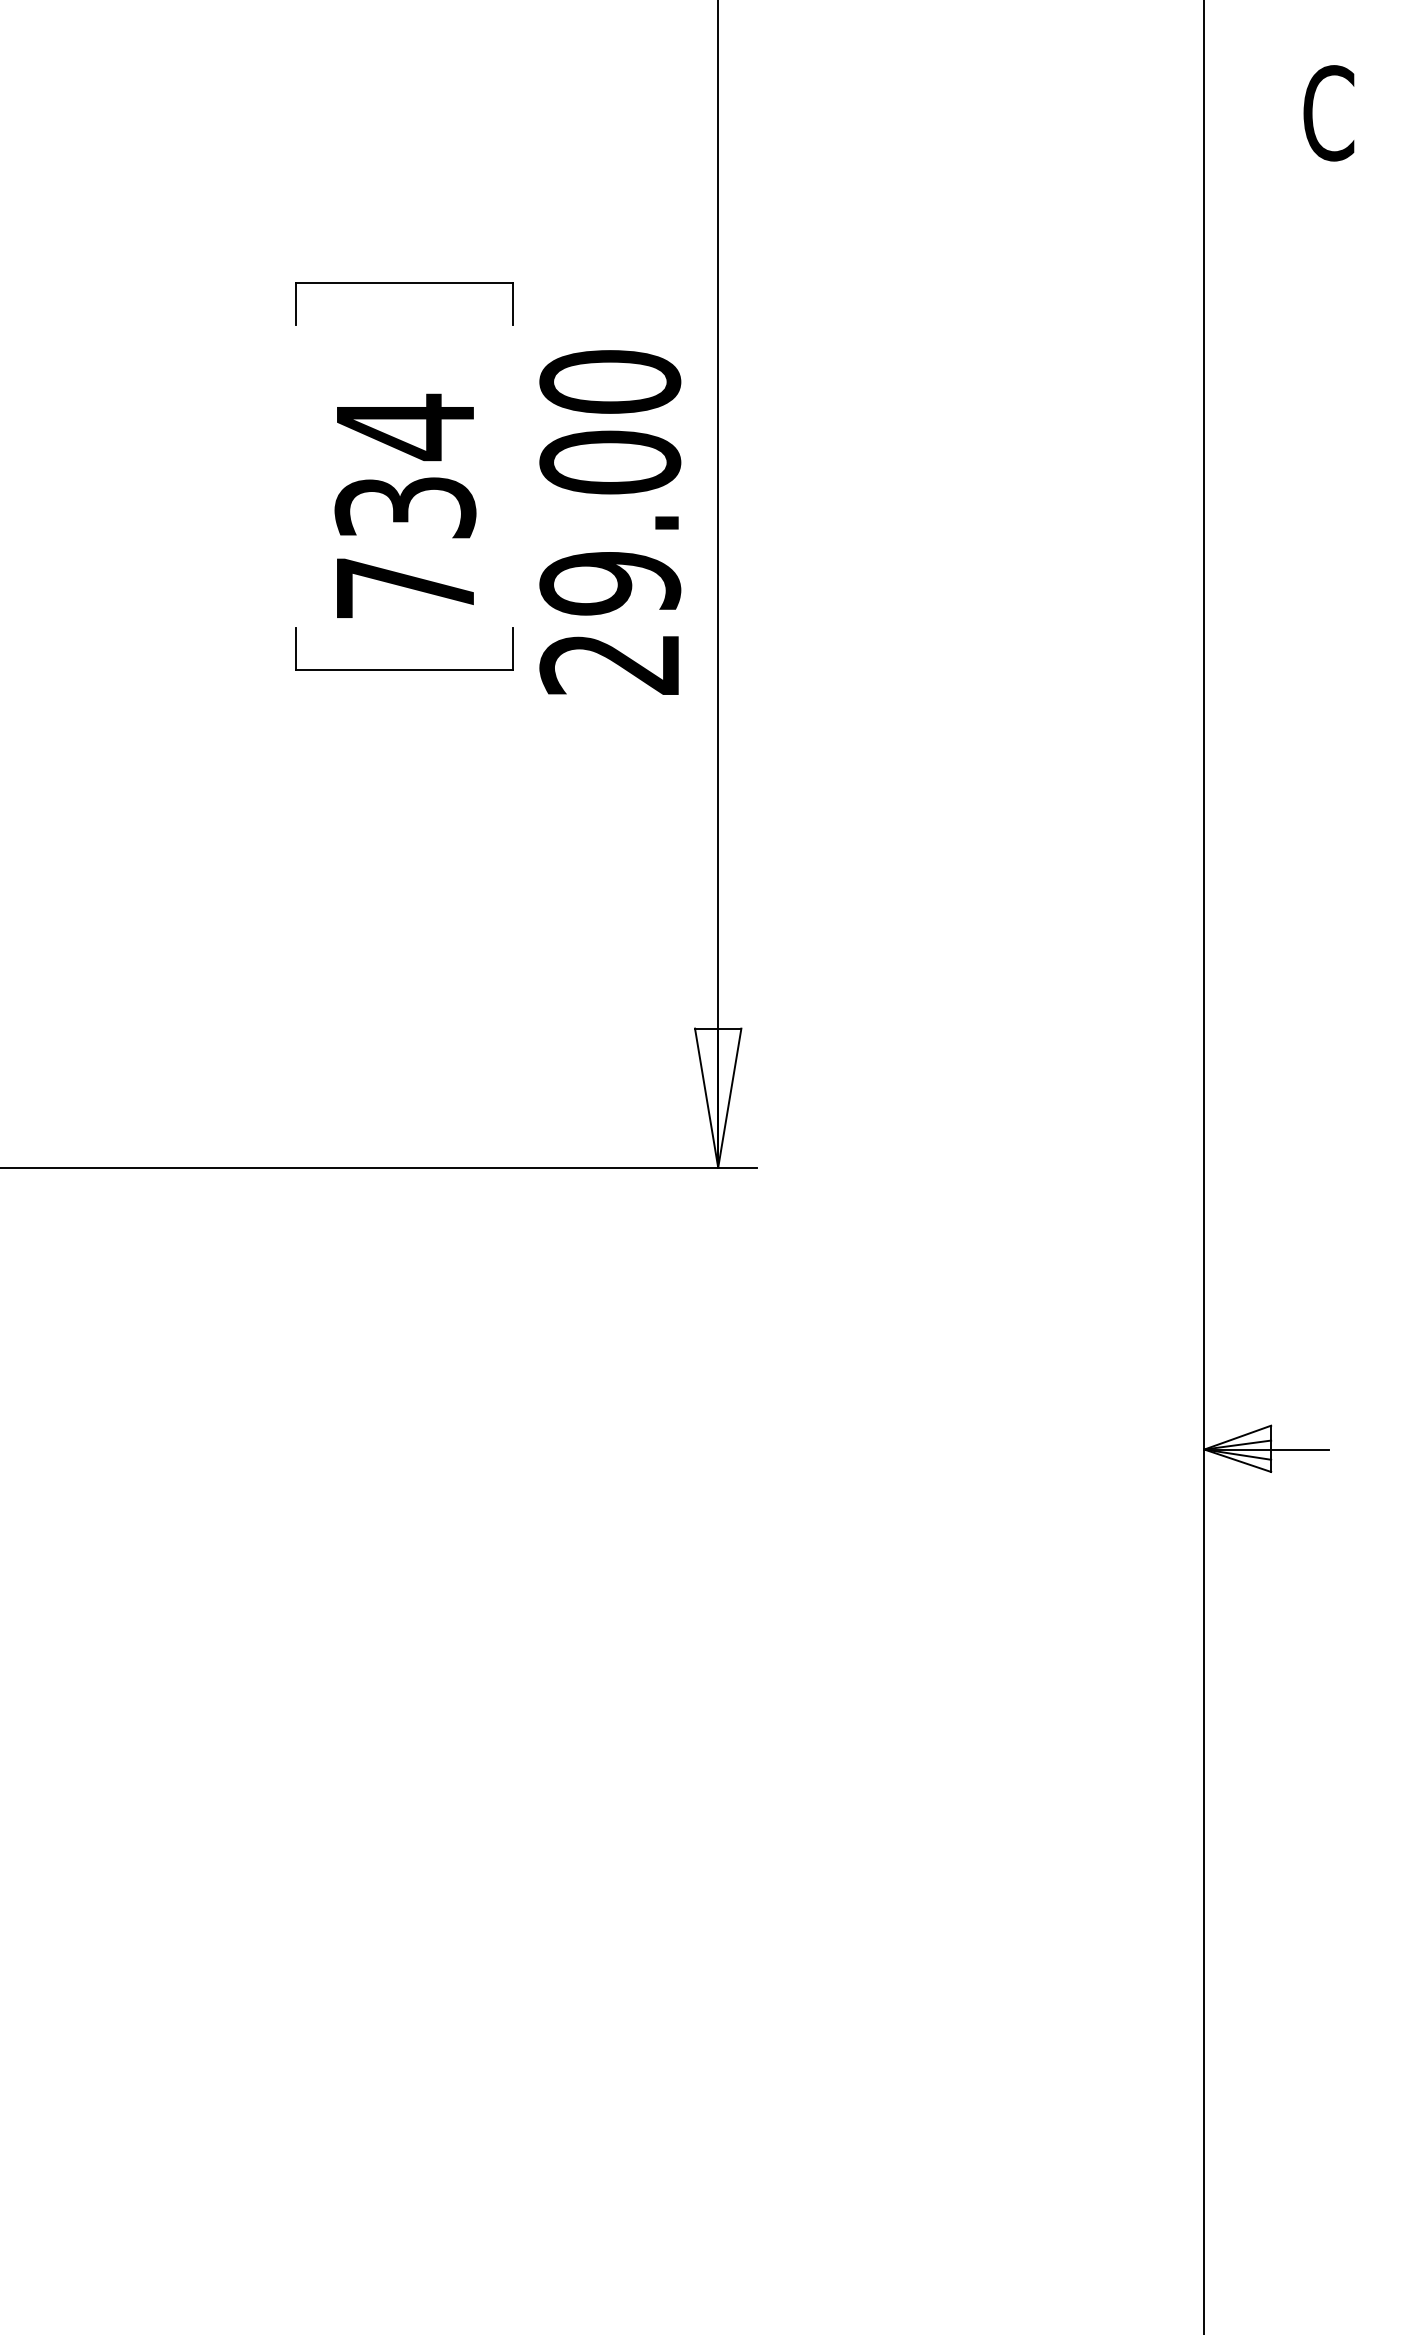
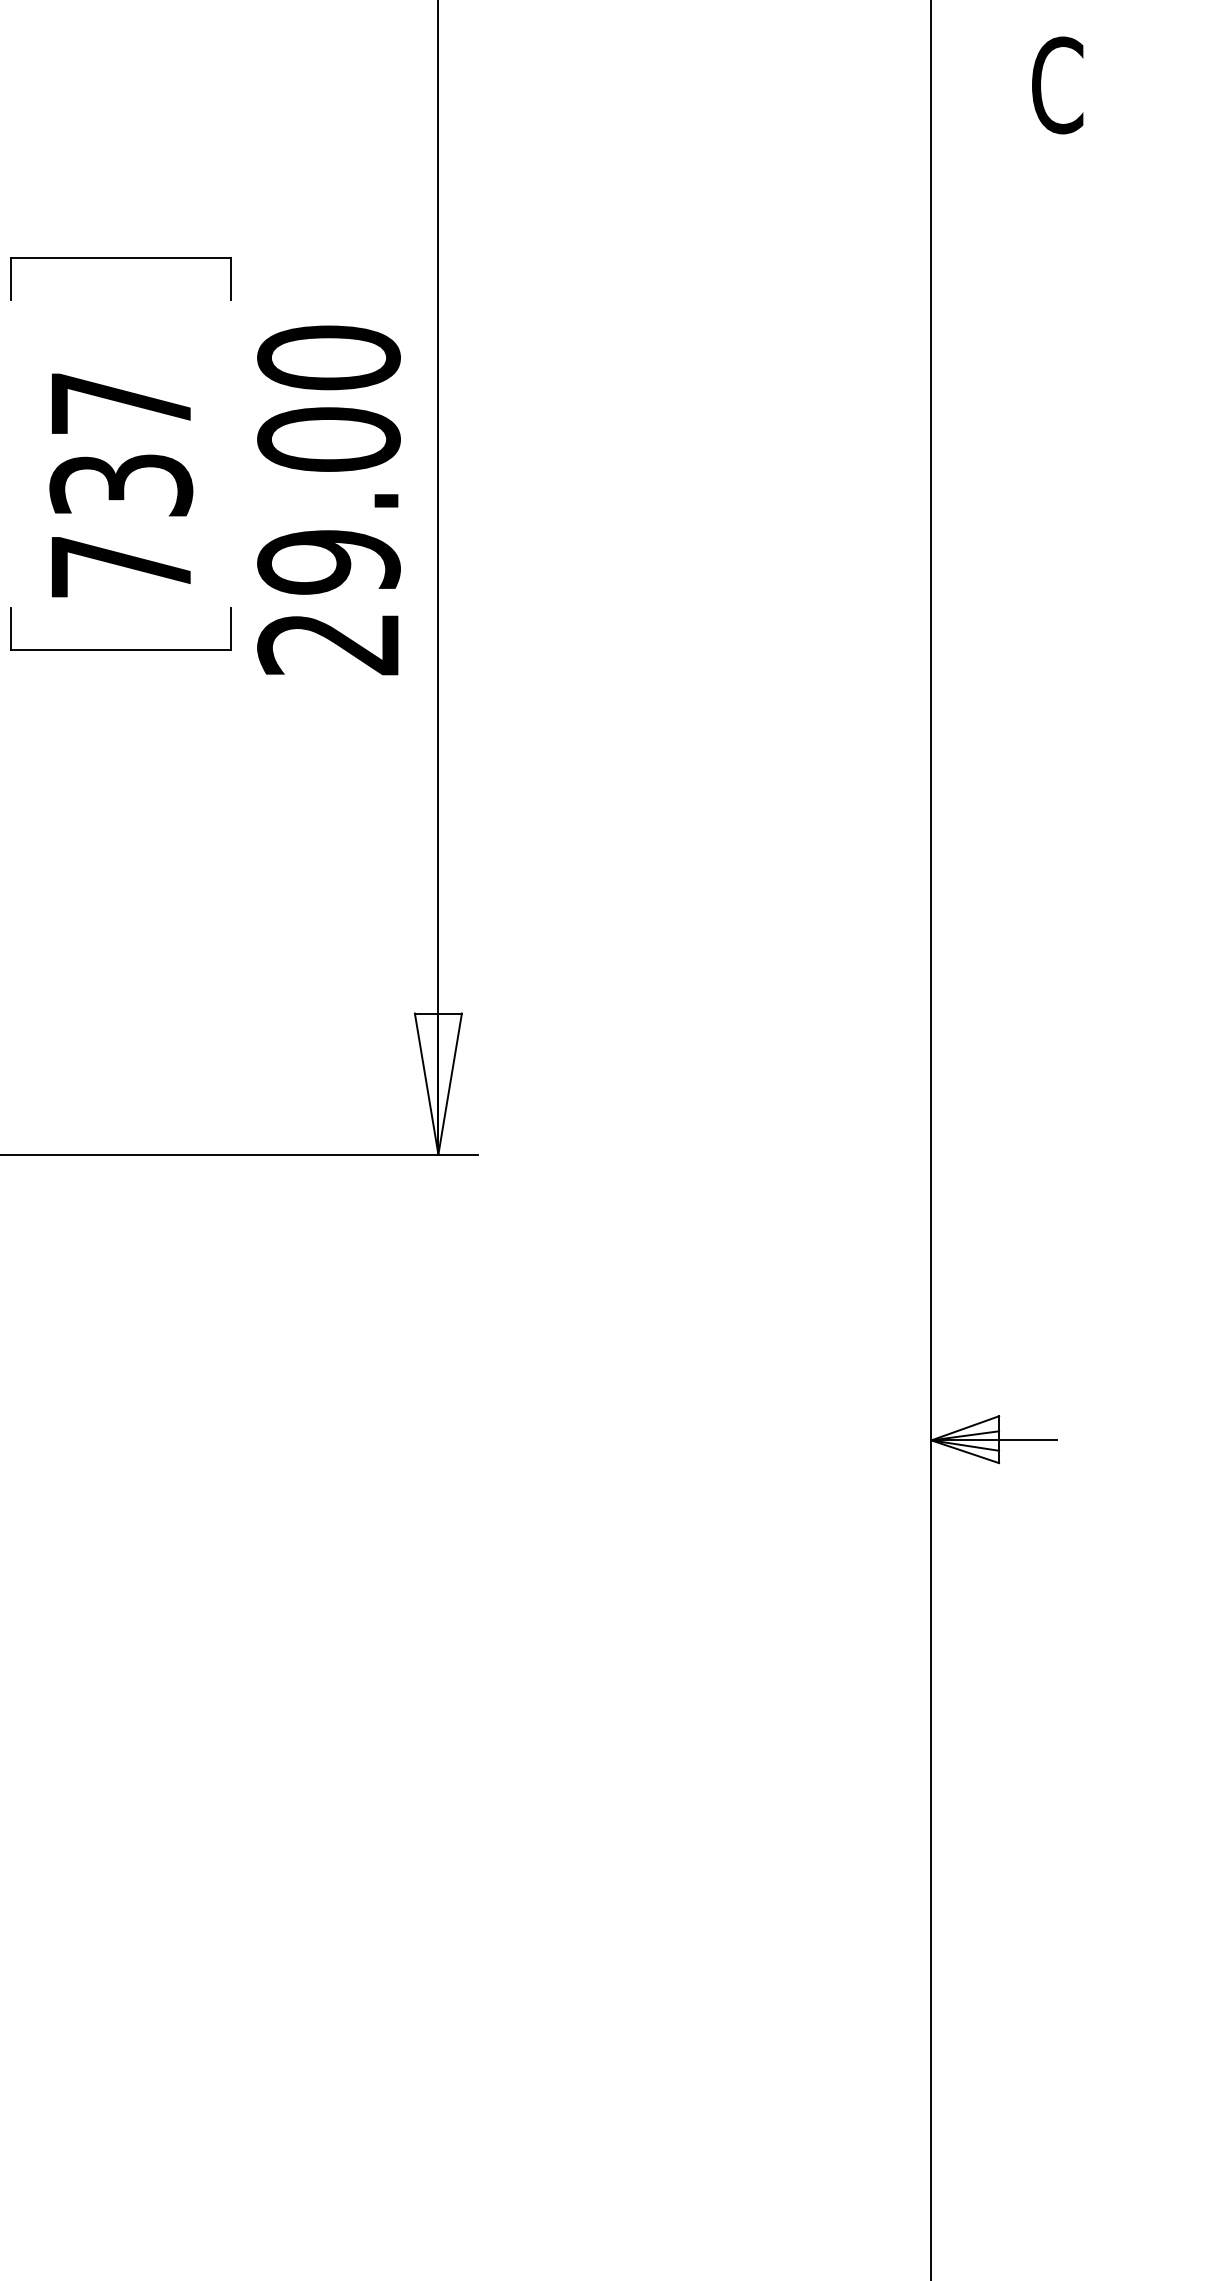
text: (405, 427) -> (121, 404), 734 -> 737

